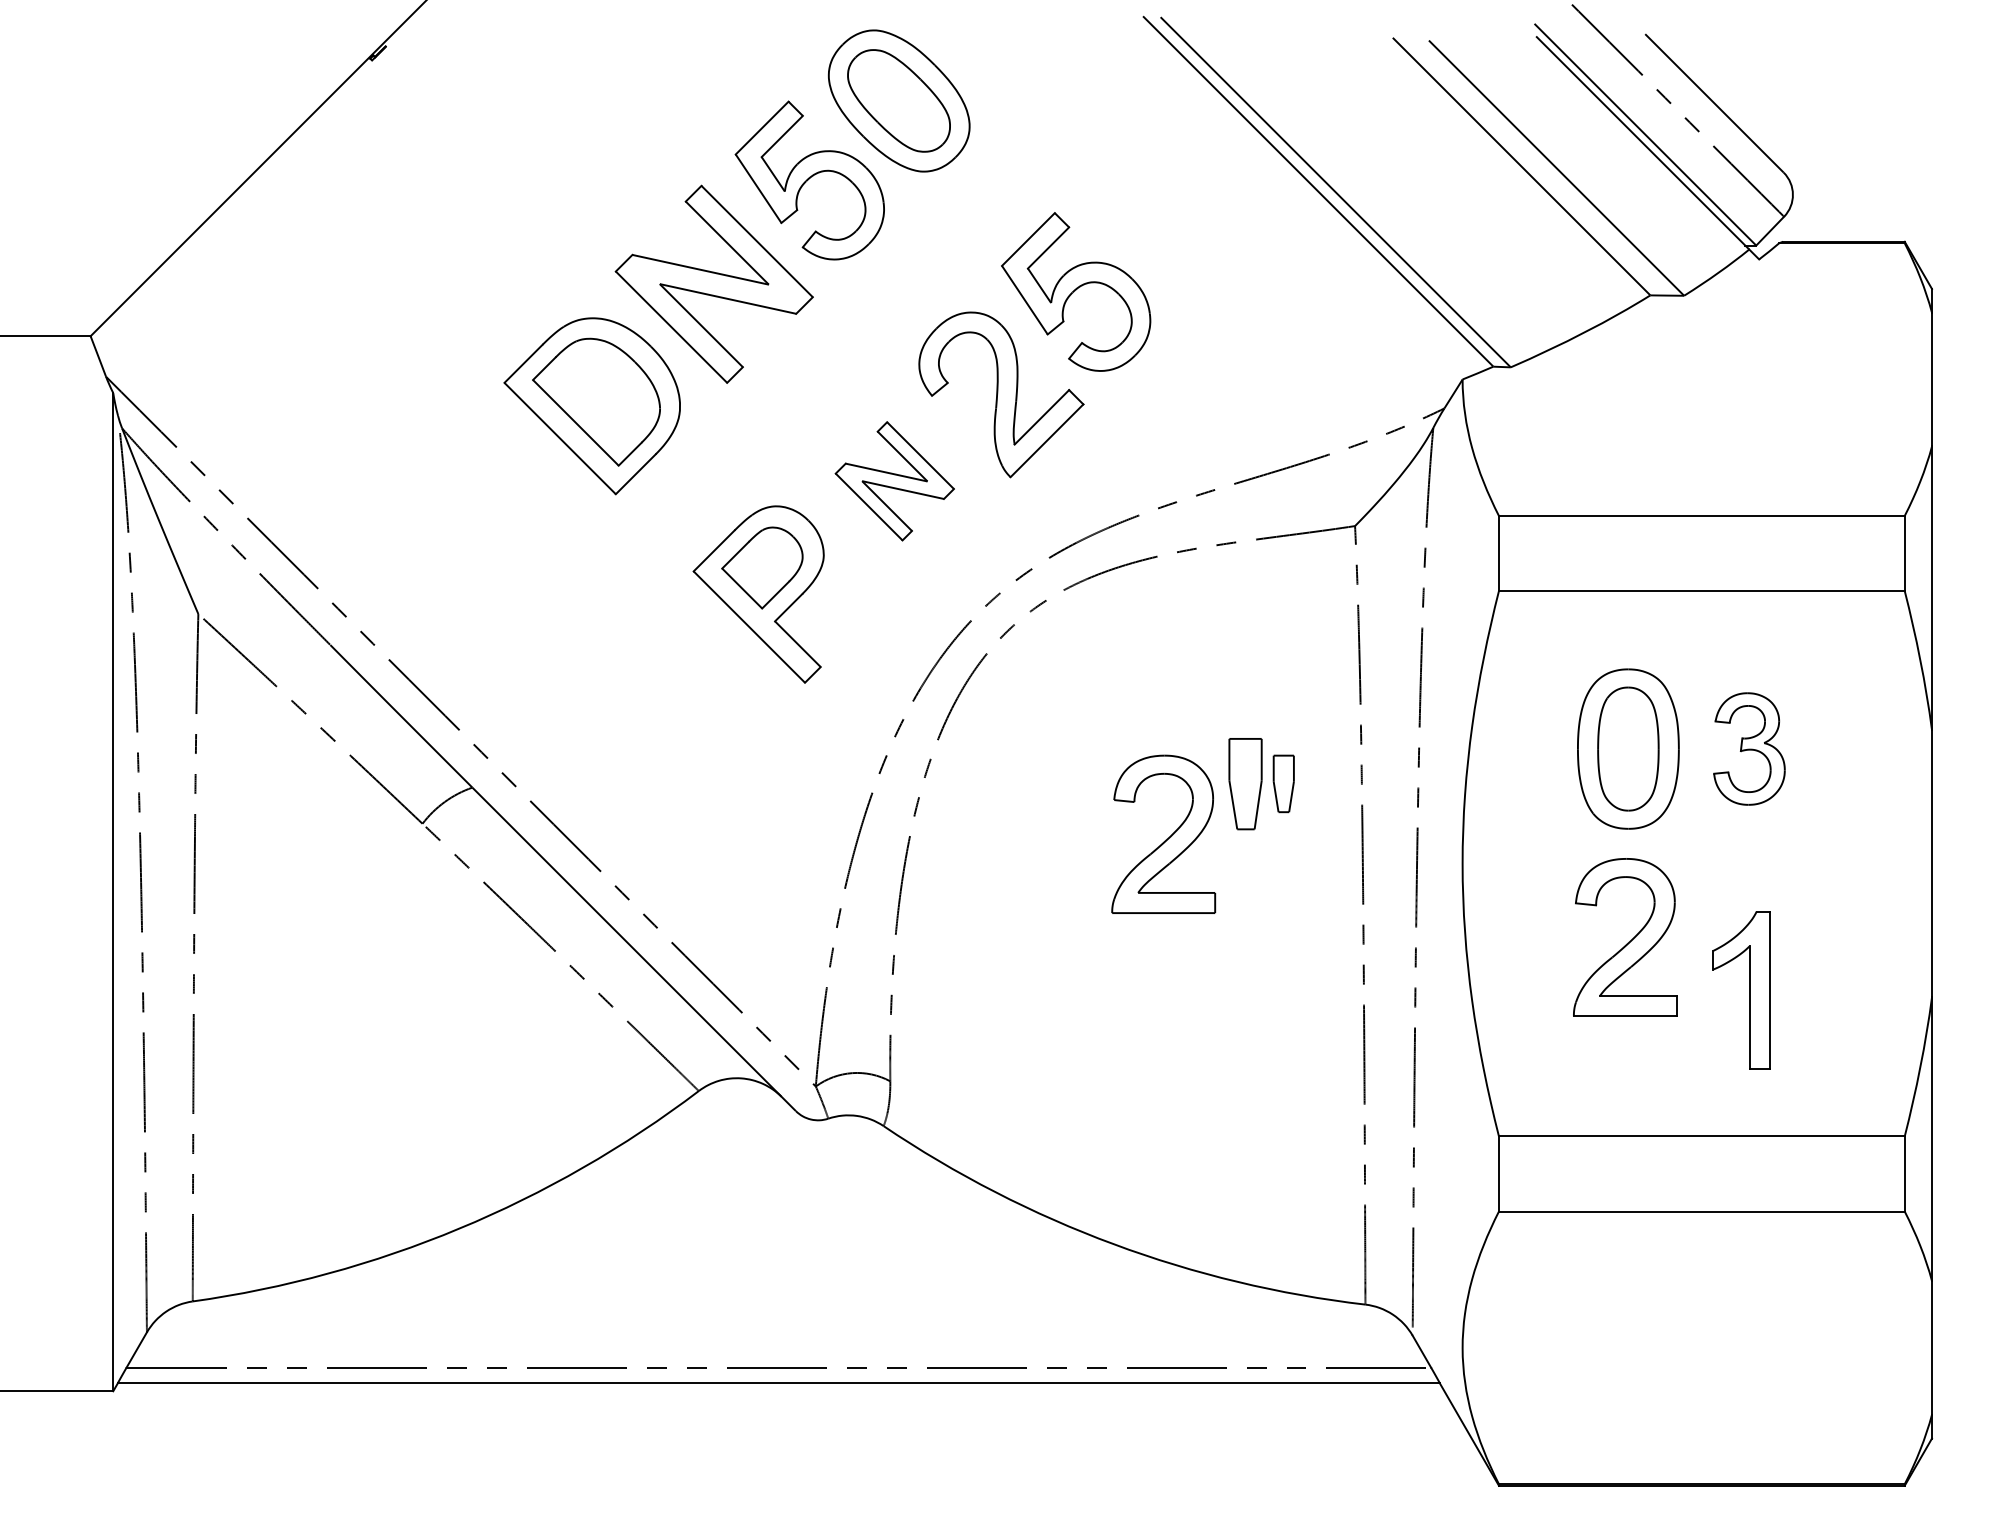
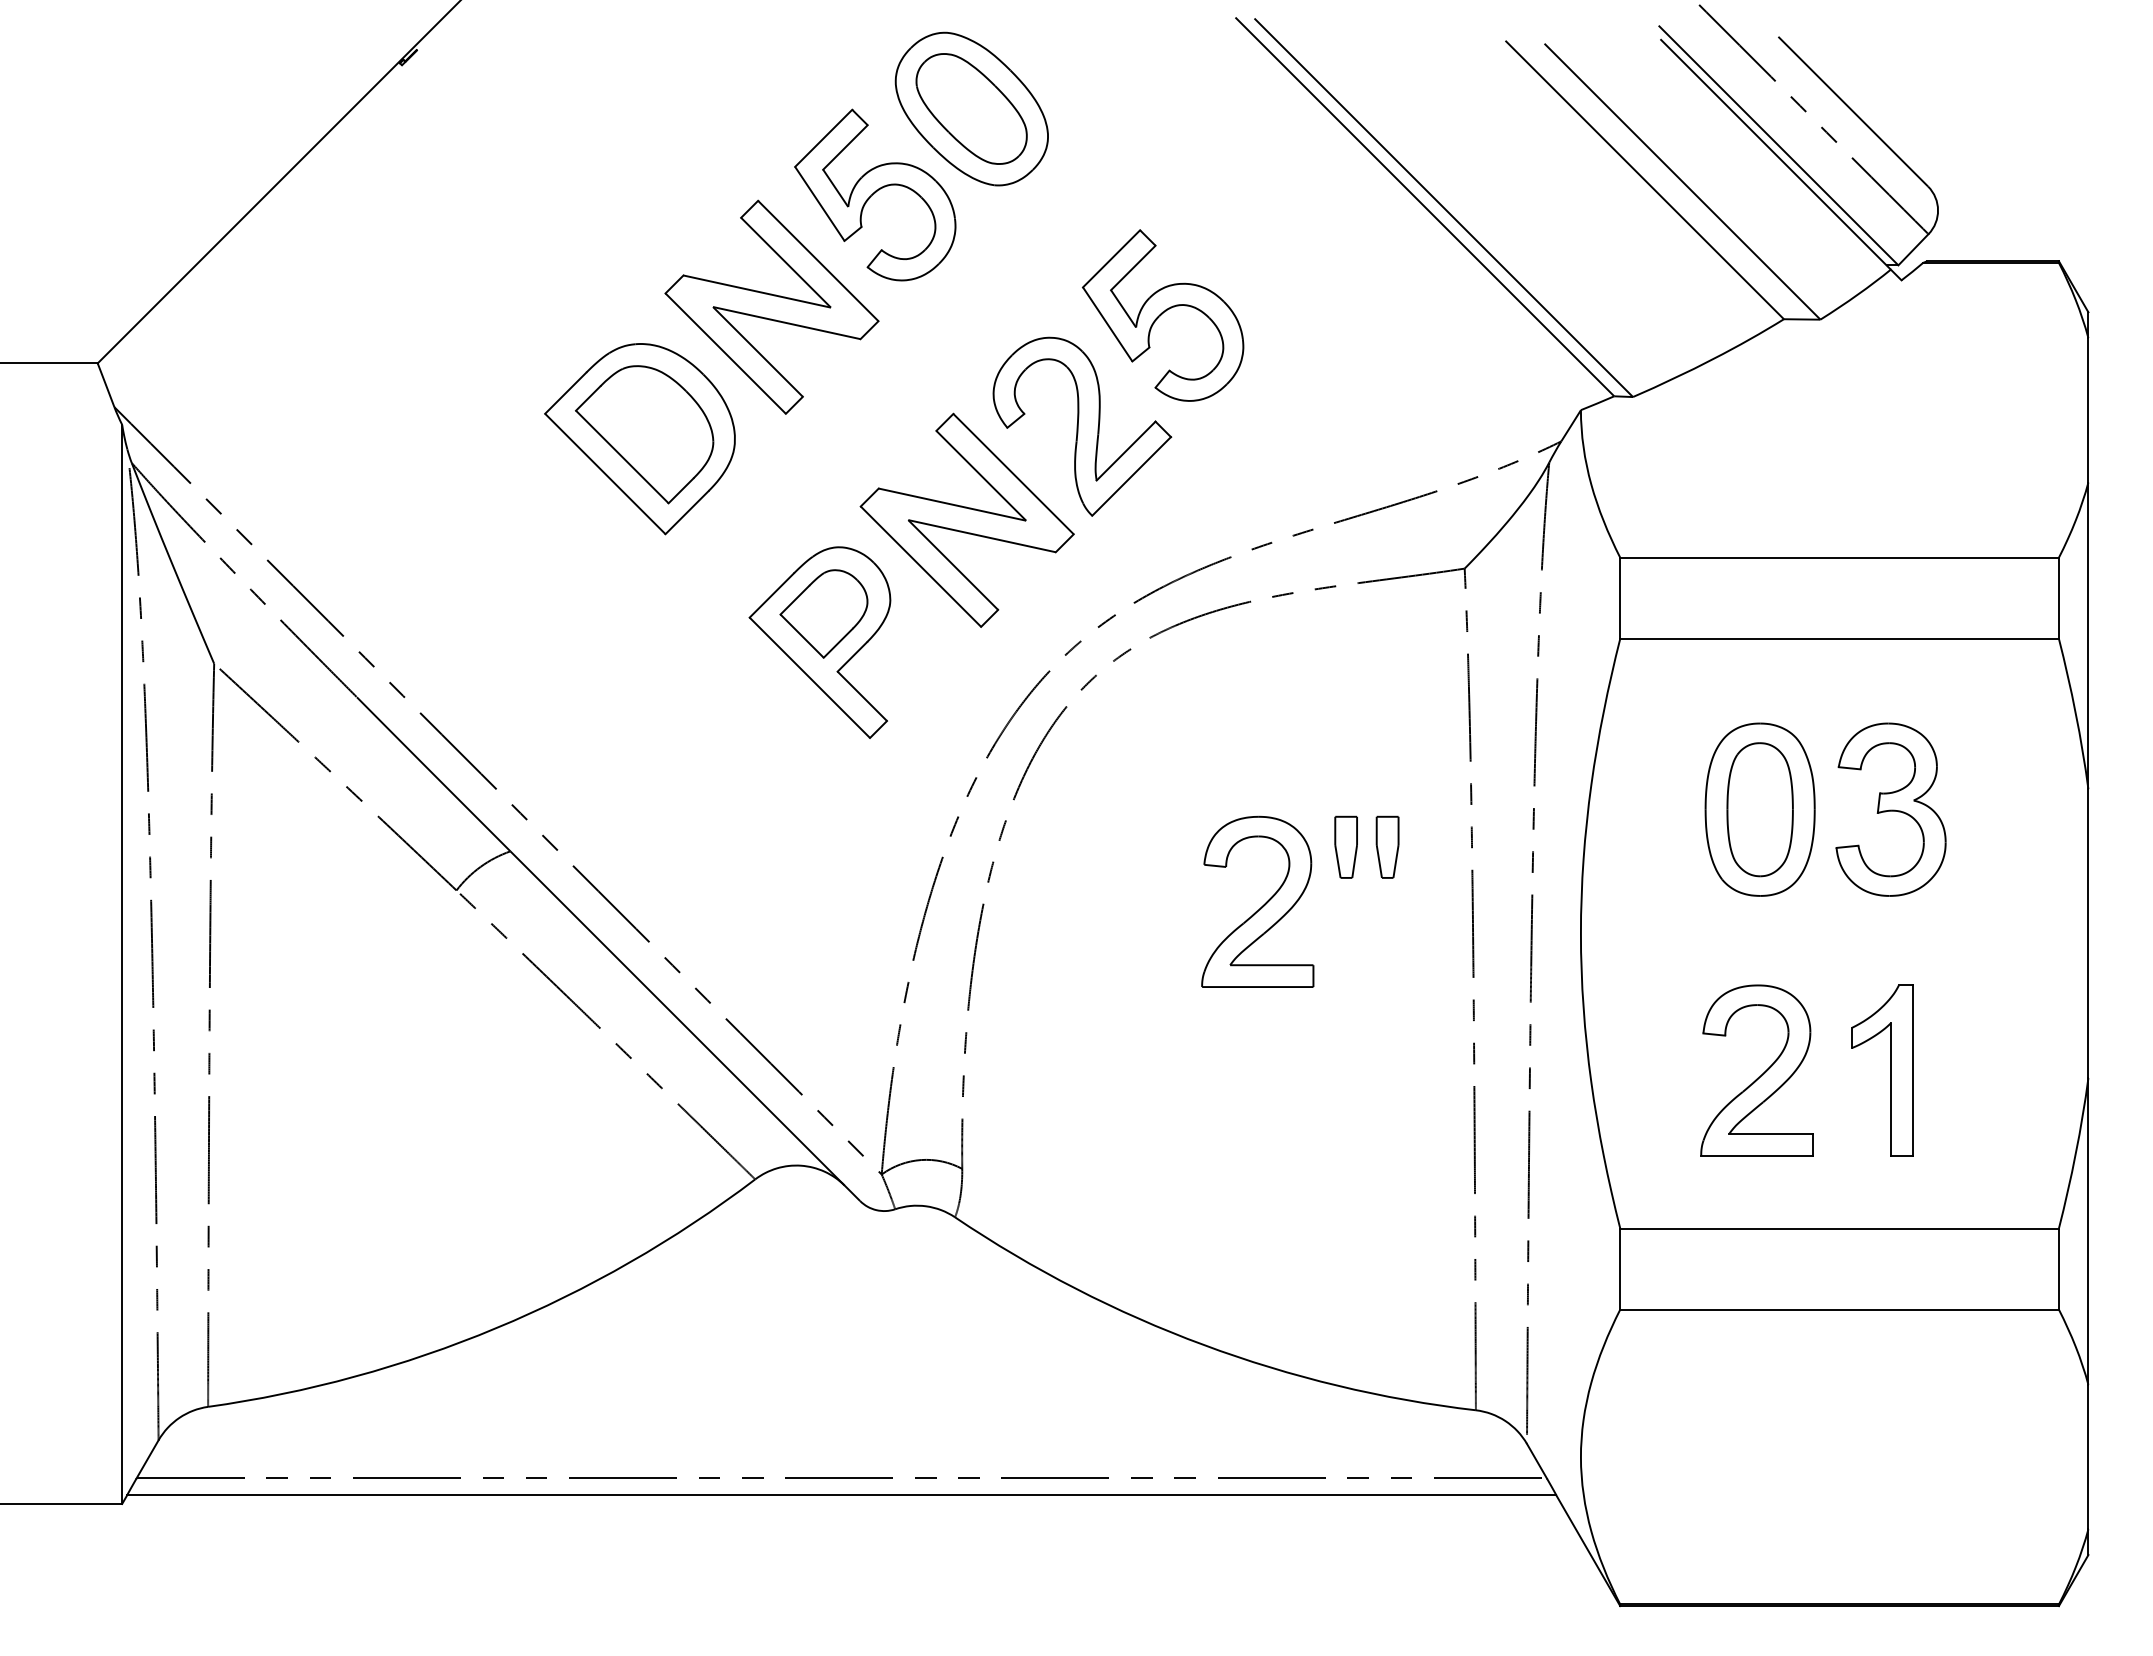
part: (894, 480) -> (966, 519), size x1.67
part: (1748, 748) -> (1890, 809), size x1.43
part: (1244, 783) -> (1345, 846), size x0.62
part: (1629, 941) -> (1761, 1074), moved

